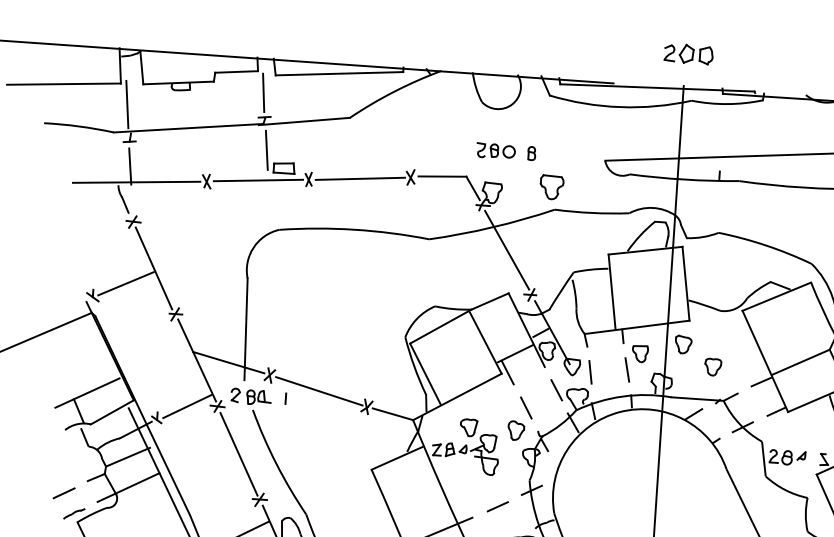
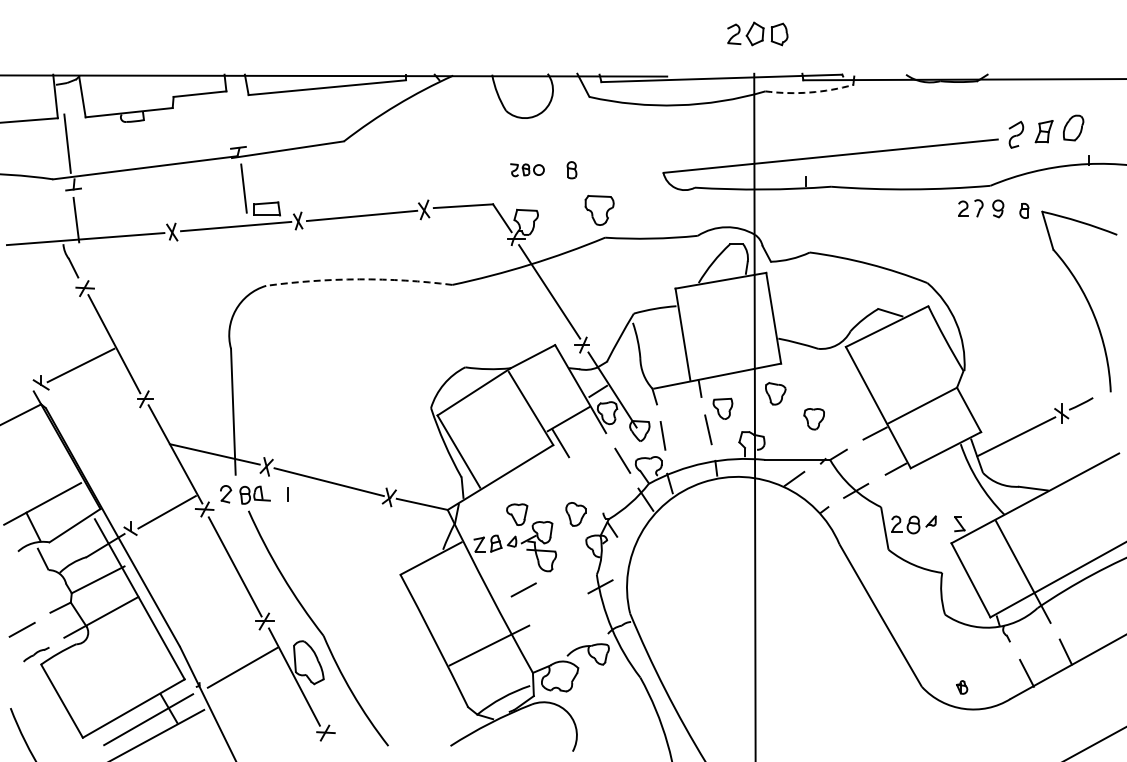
line: (263, 92) -> (234, 117), removed
arc: (727, 104) -> (809, 92), solid -> dashed
part: (496, 150) -> (527, 169), size x0.7
arc: (354, 229) -> (359, 279), solid -> dashed
line: (526, 407) -> (586, 484), removed
line: (497, 506) -> (523, 589), moved

